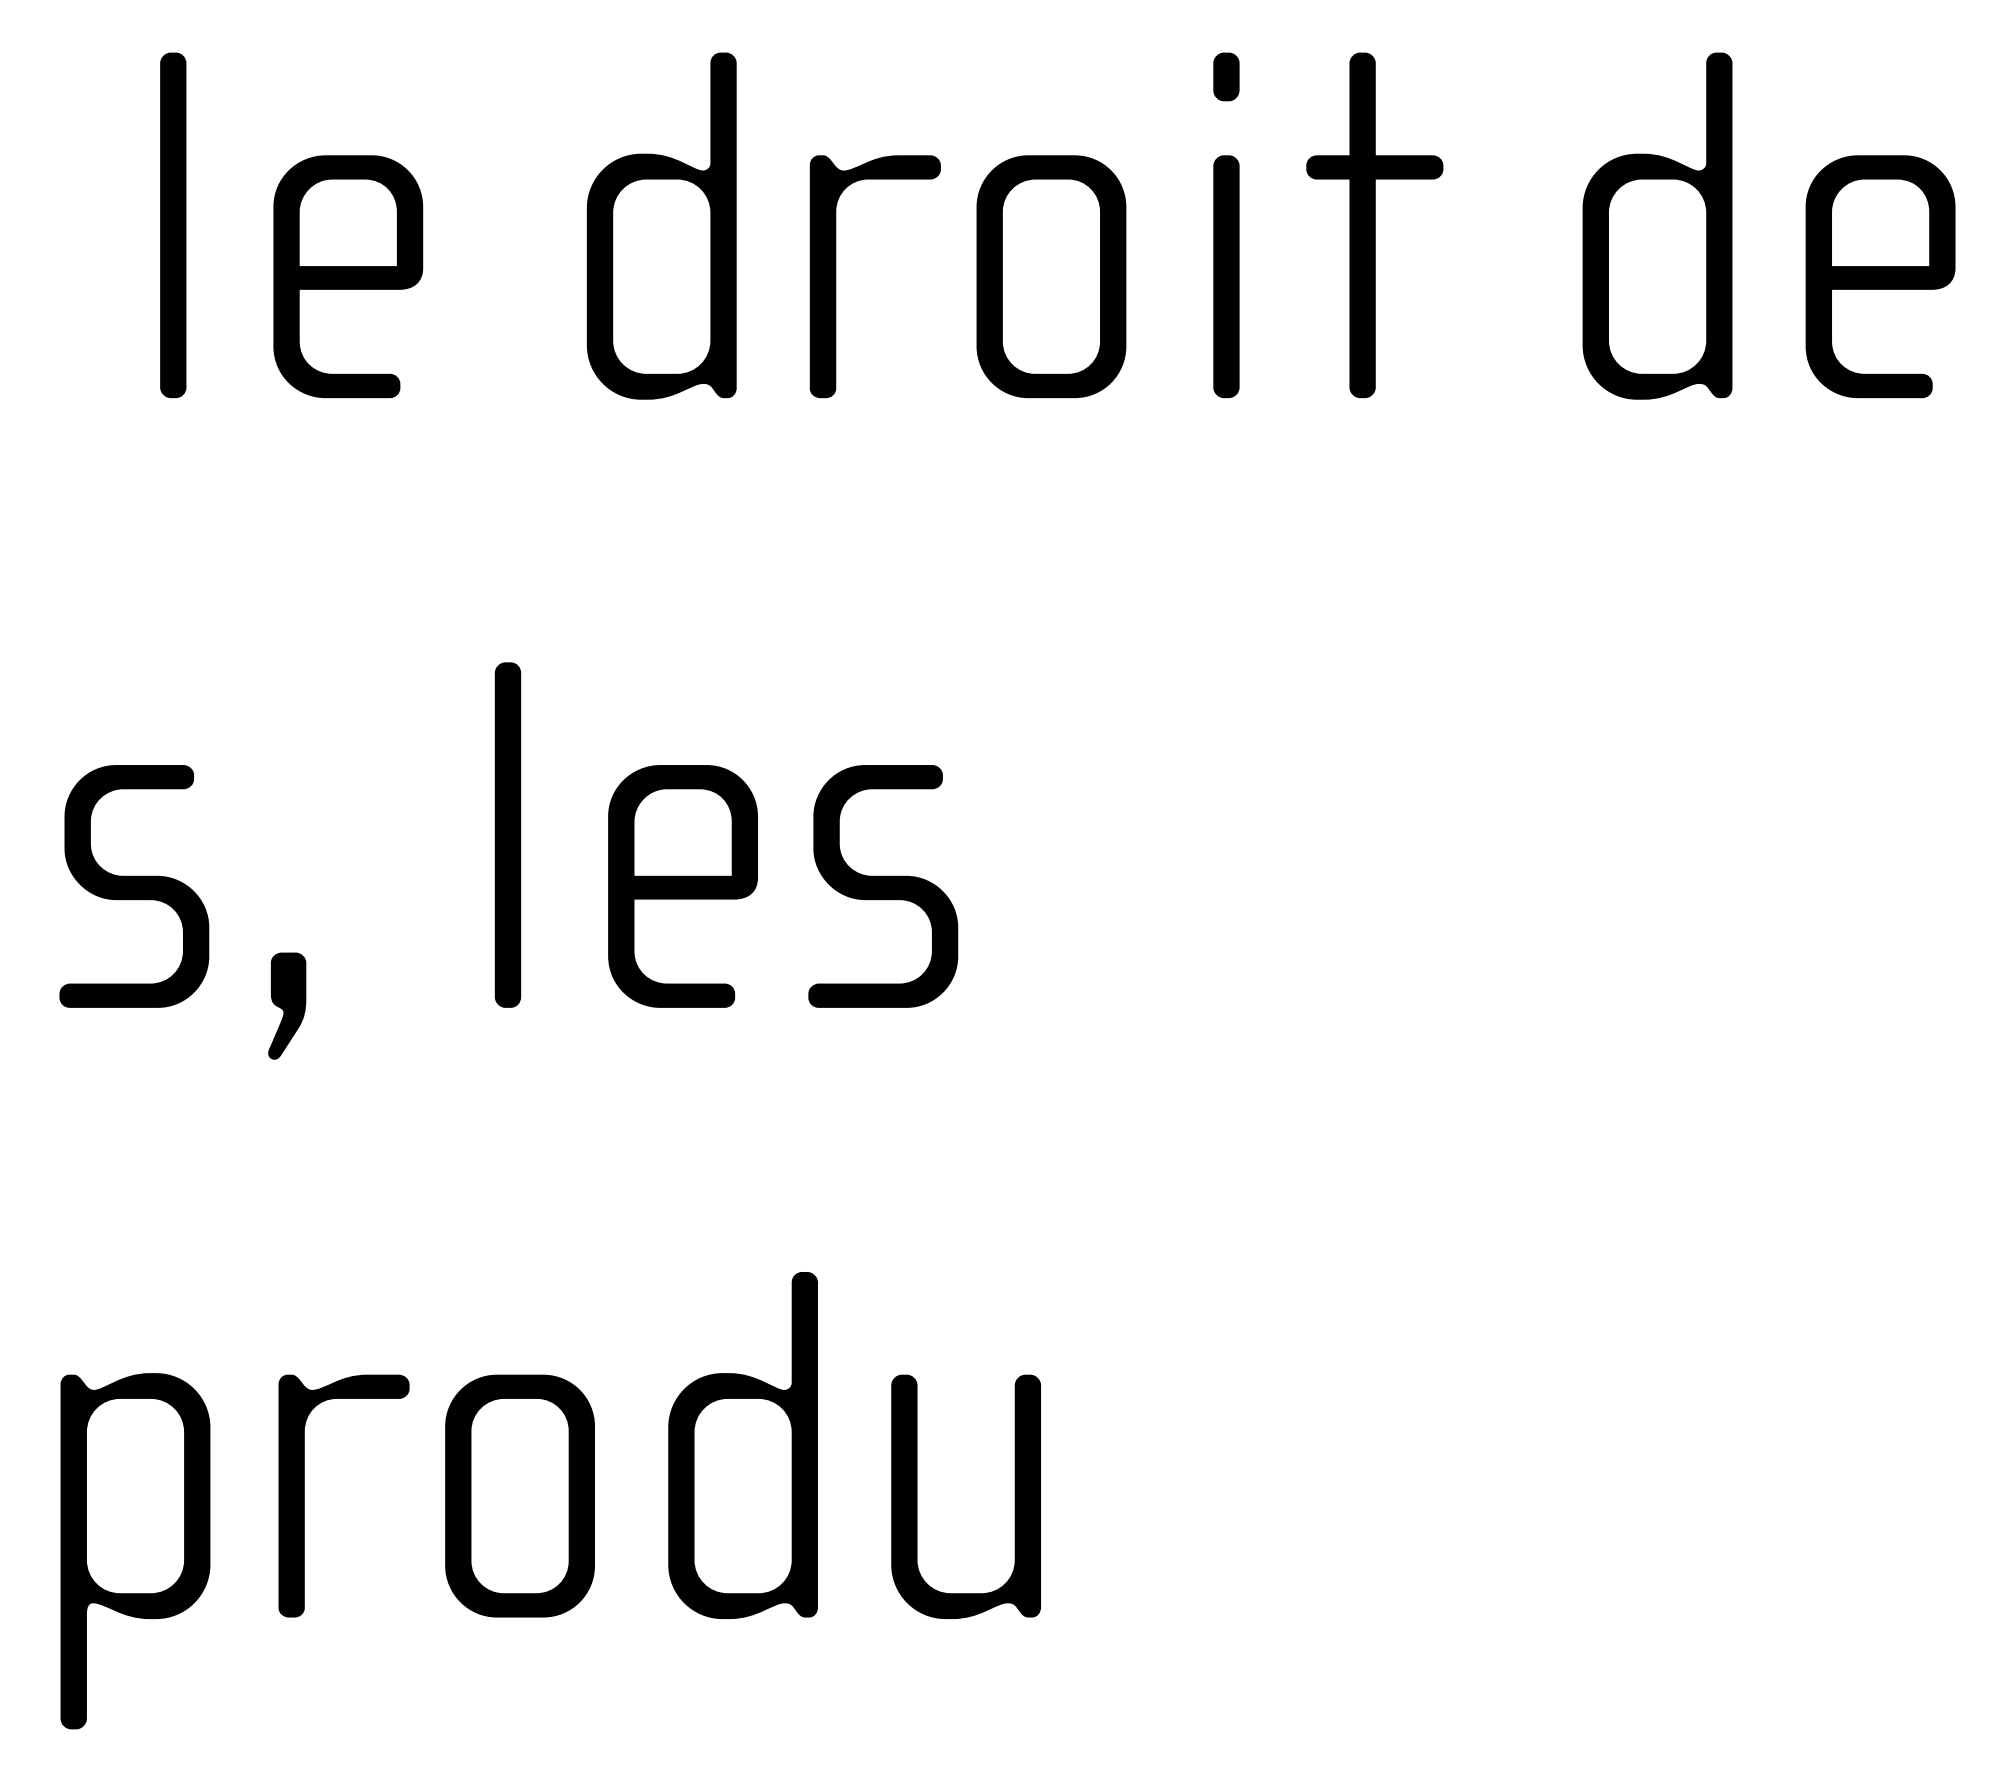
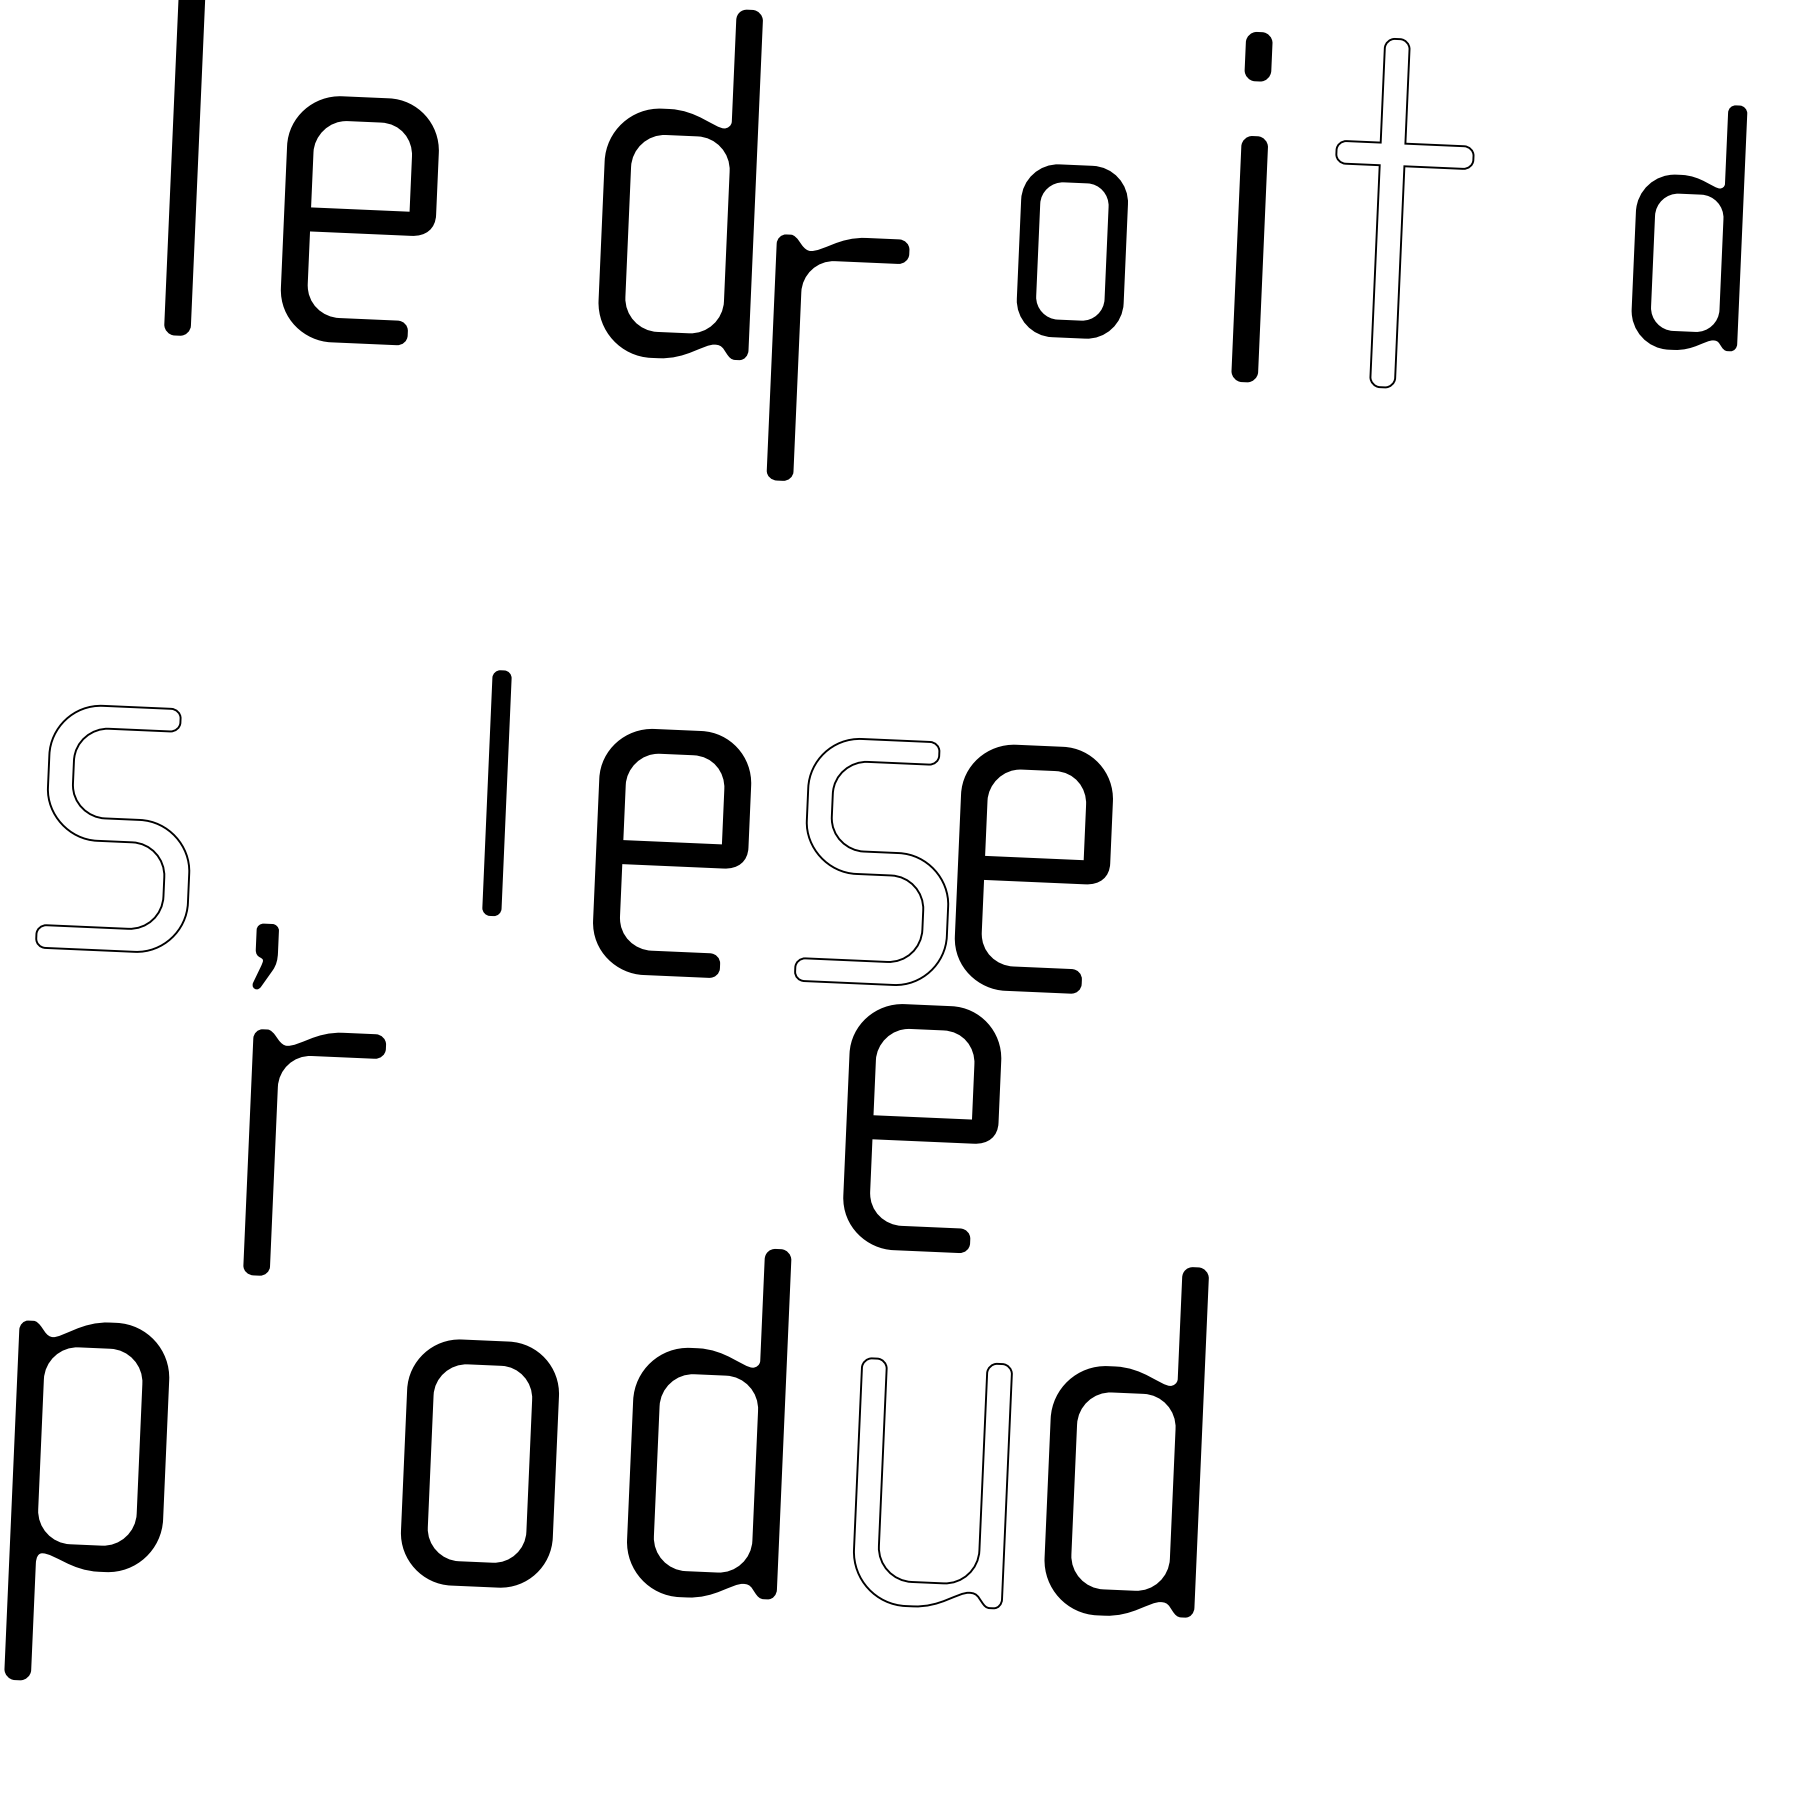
fill: (1374, 225) -> (1402, 213), removed
part: (1657, 225) -> (1688, 226), size x0.7
part: (836, 276) -> (798, 358), moved
part: (1051, 276) -> (1072, 251), size x0.7
part: (507, 834) -> (496, 792), size x0.7
fill: (134, 886) -> (116, 828), removed
fill: (883, 886) -> (875, 861), removed
part: (1039, 886) -> (1033, 868), added
part: (287, 1005) -> (265, 956), size x0.6
part: (941, 1146) -> (922, 1127), added
part: (1154, 1445) -> (1125, 1440), added
part: (304, 1495) -> (274, 1152), moved
fill: (966, 1496) -> (932, 1483), removed

